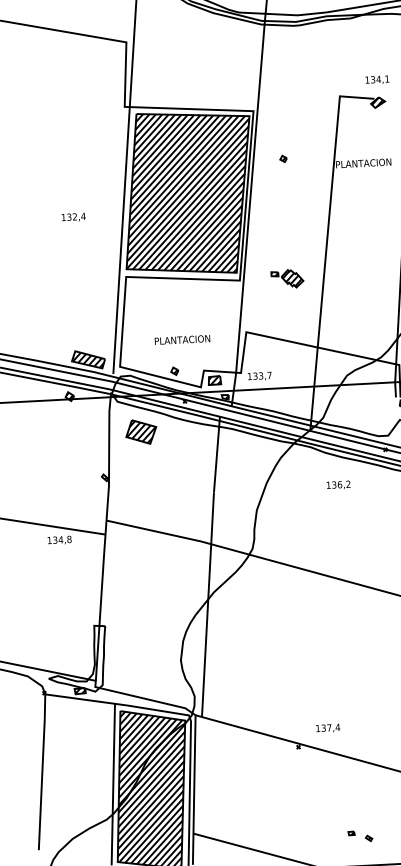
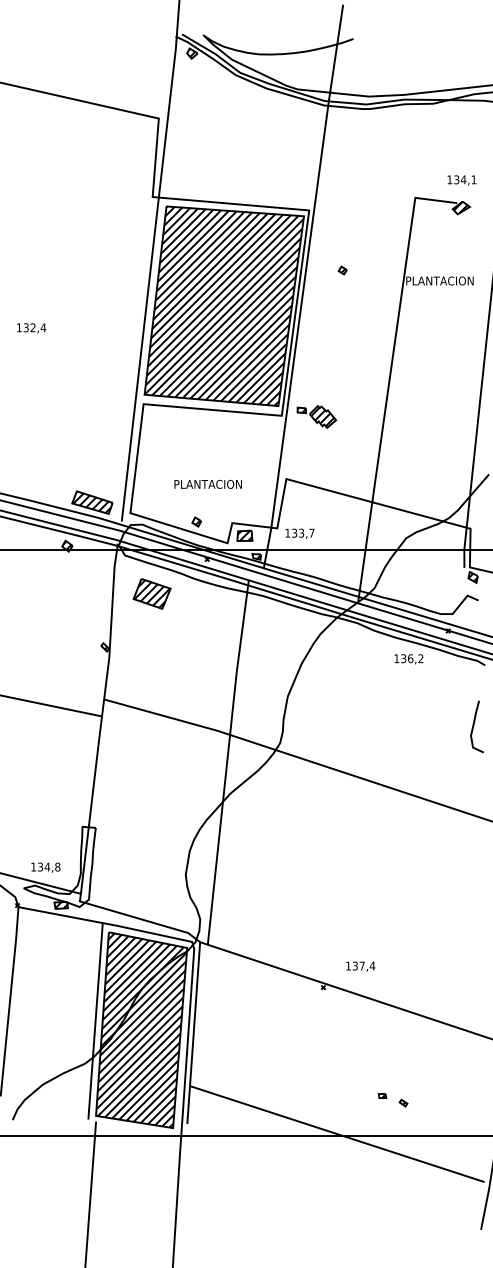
text: (73, 217) -> (31, 328), moved
part: (287, 278) -> (316, 416), moved
text: (338, 485) -> (408, 659), moved
text: (59, 540) -> (45, 867), moved

